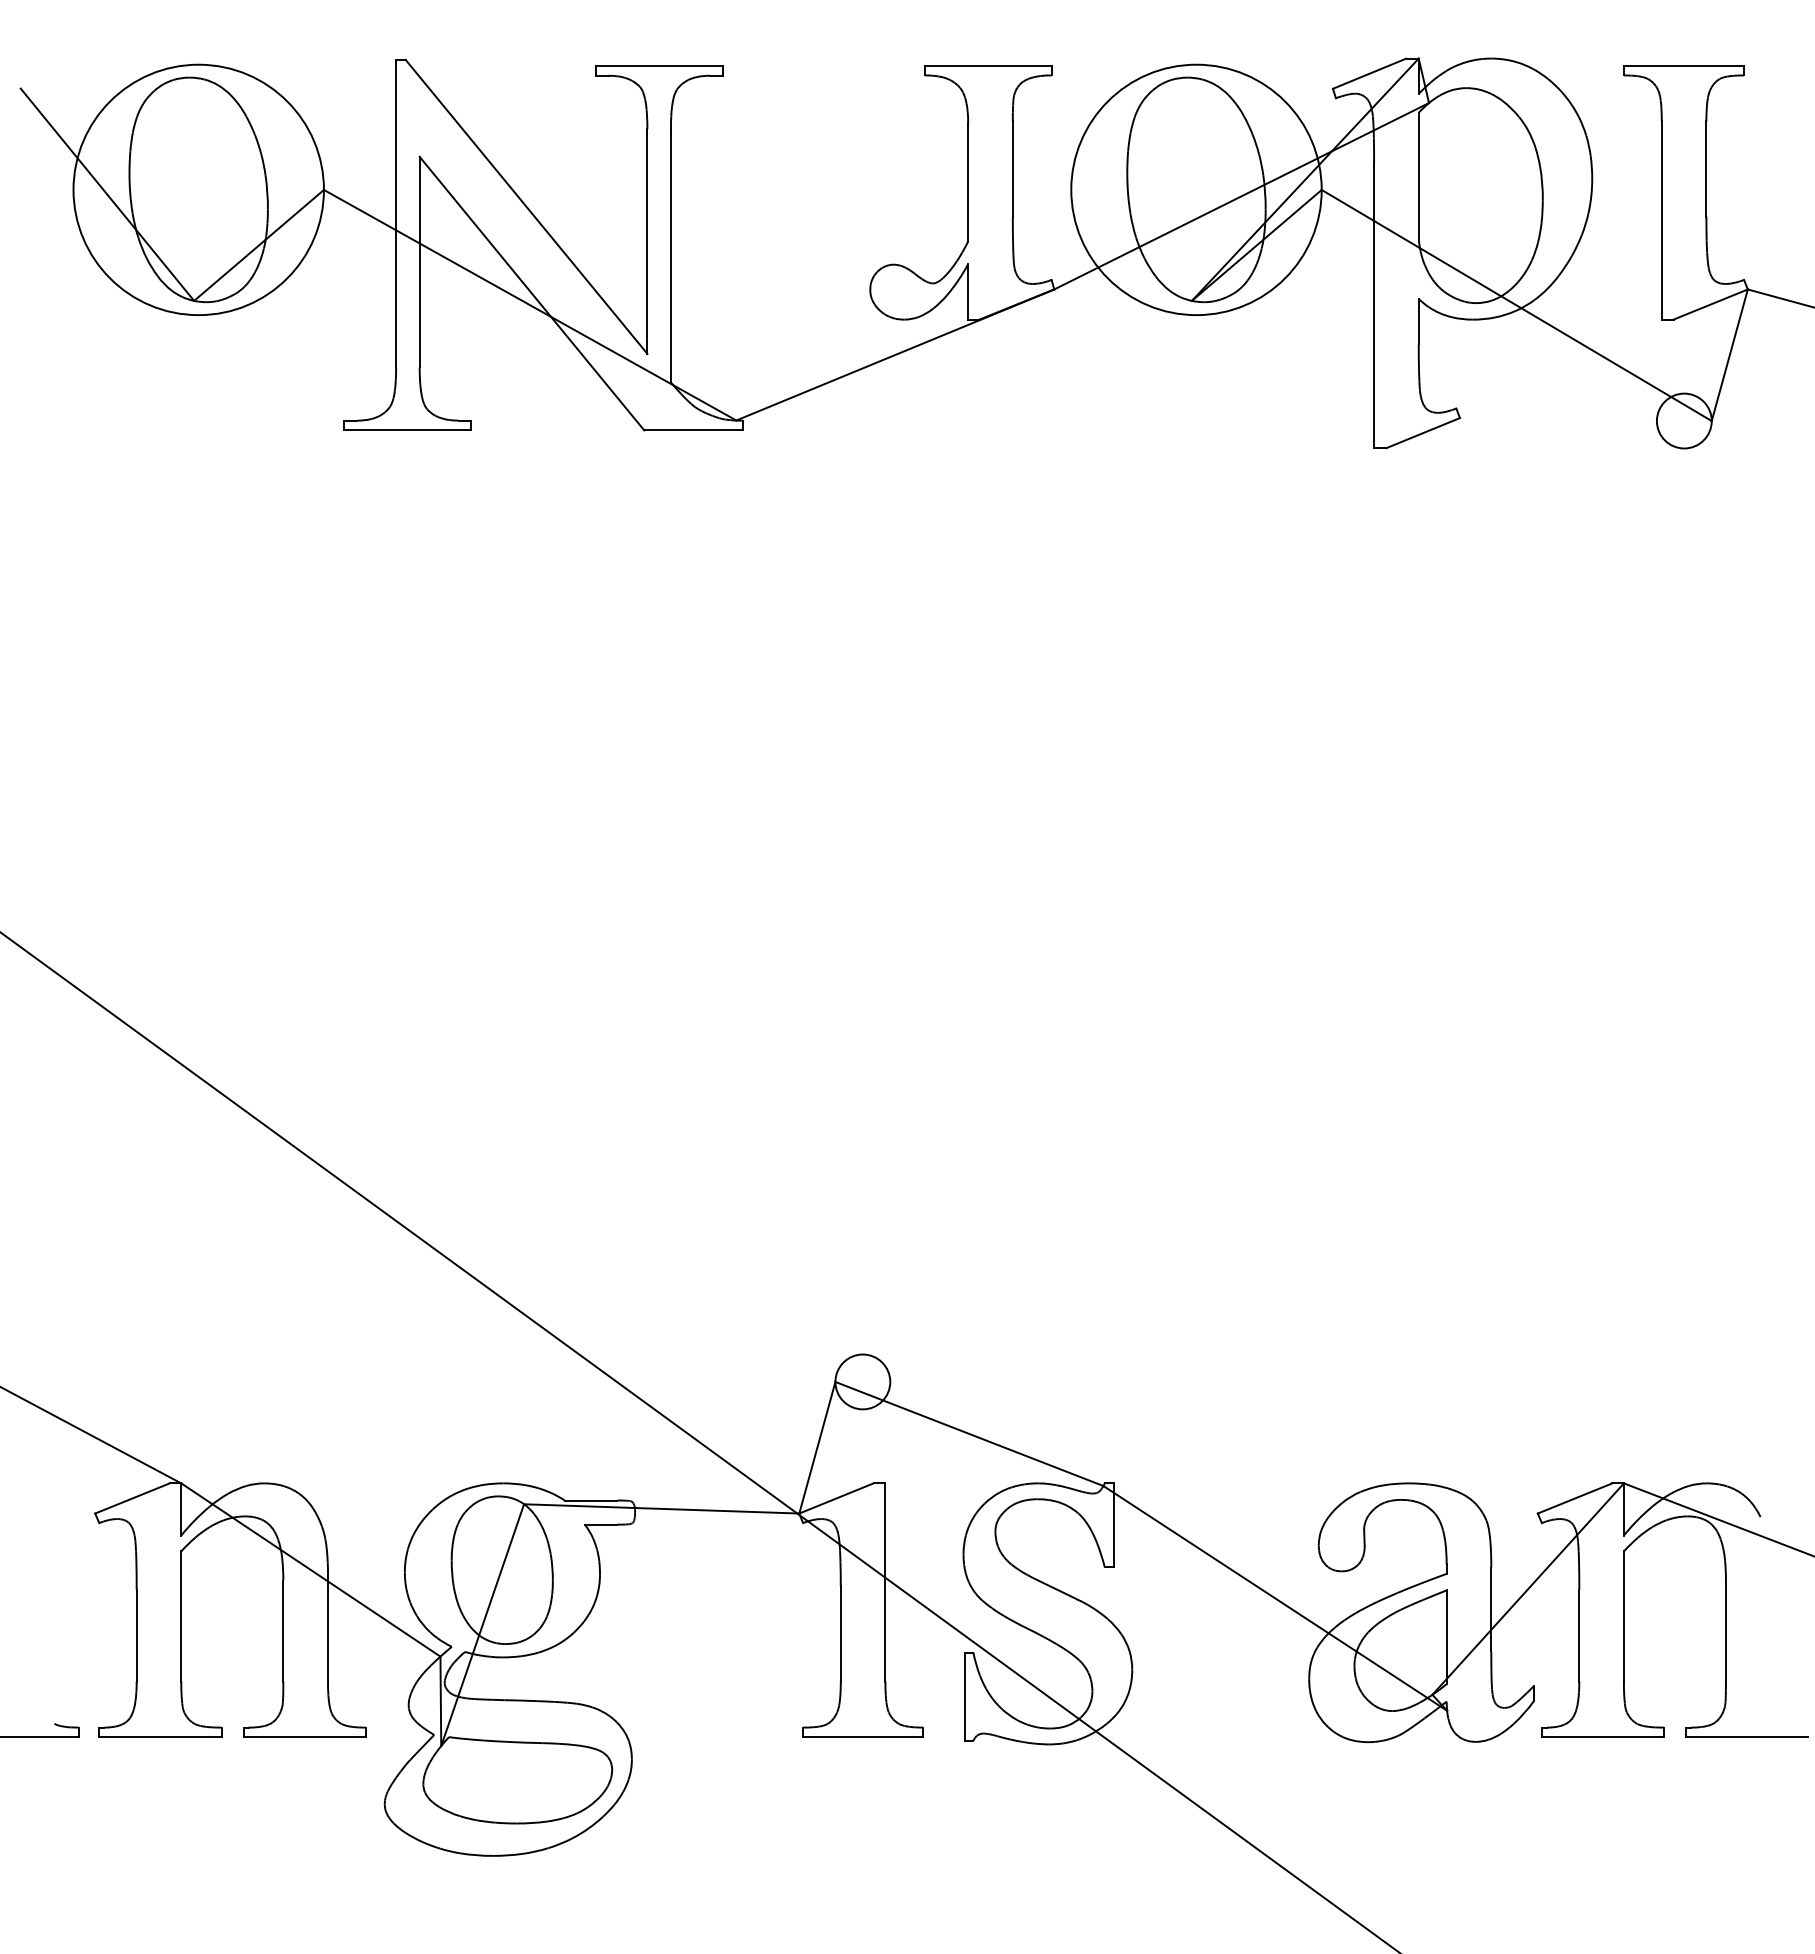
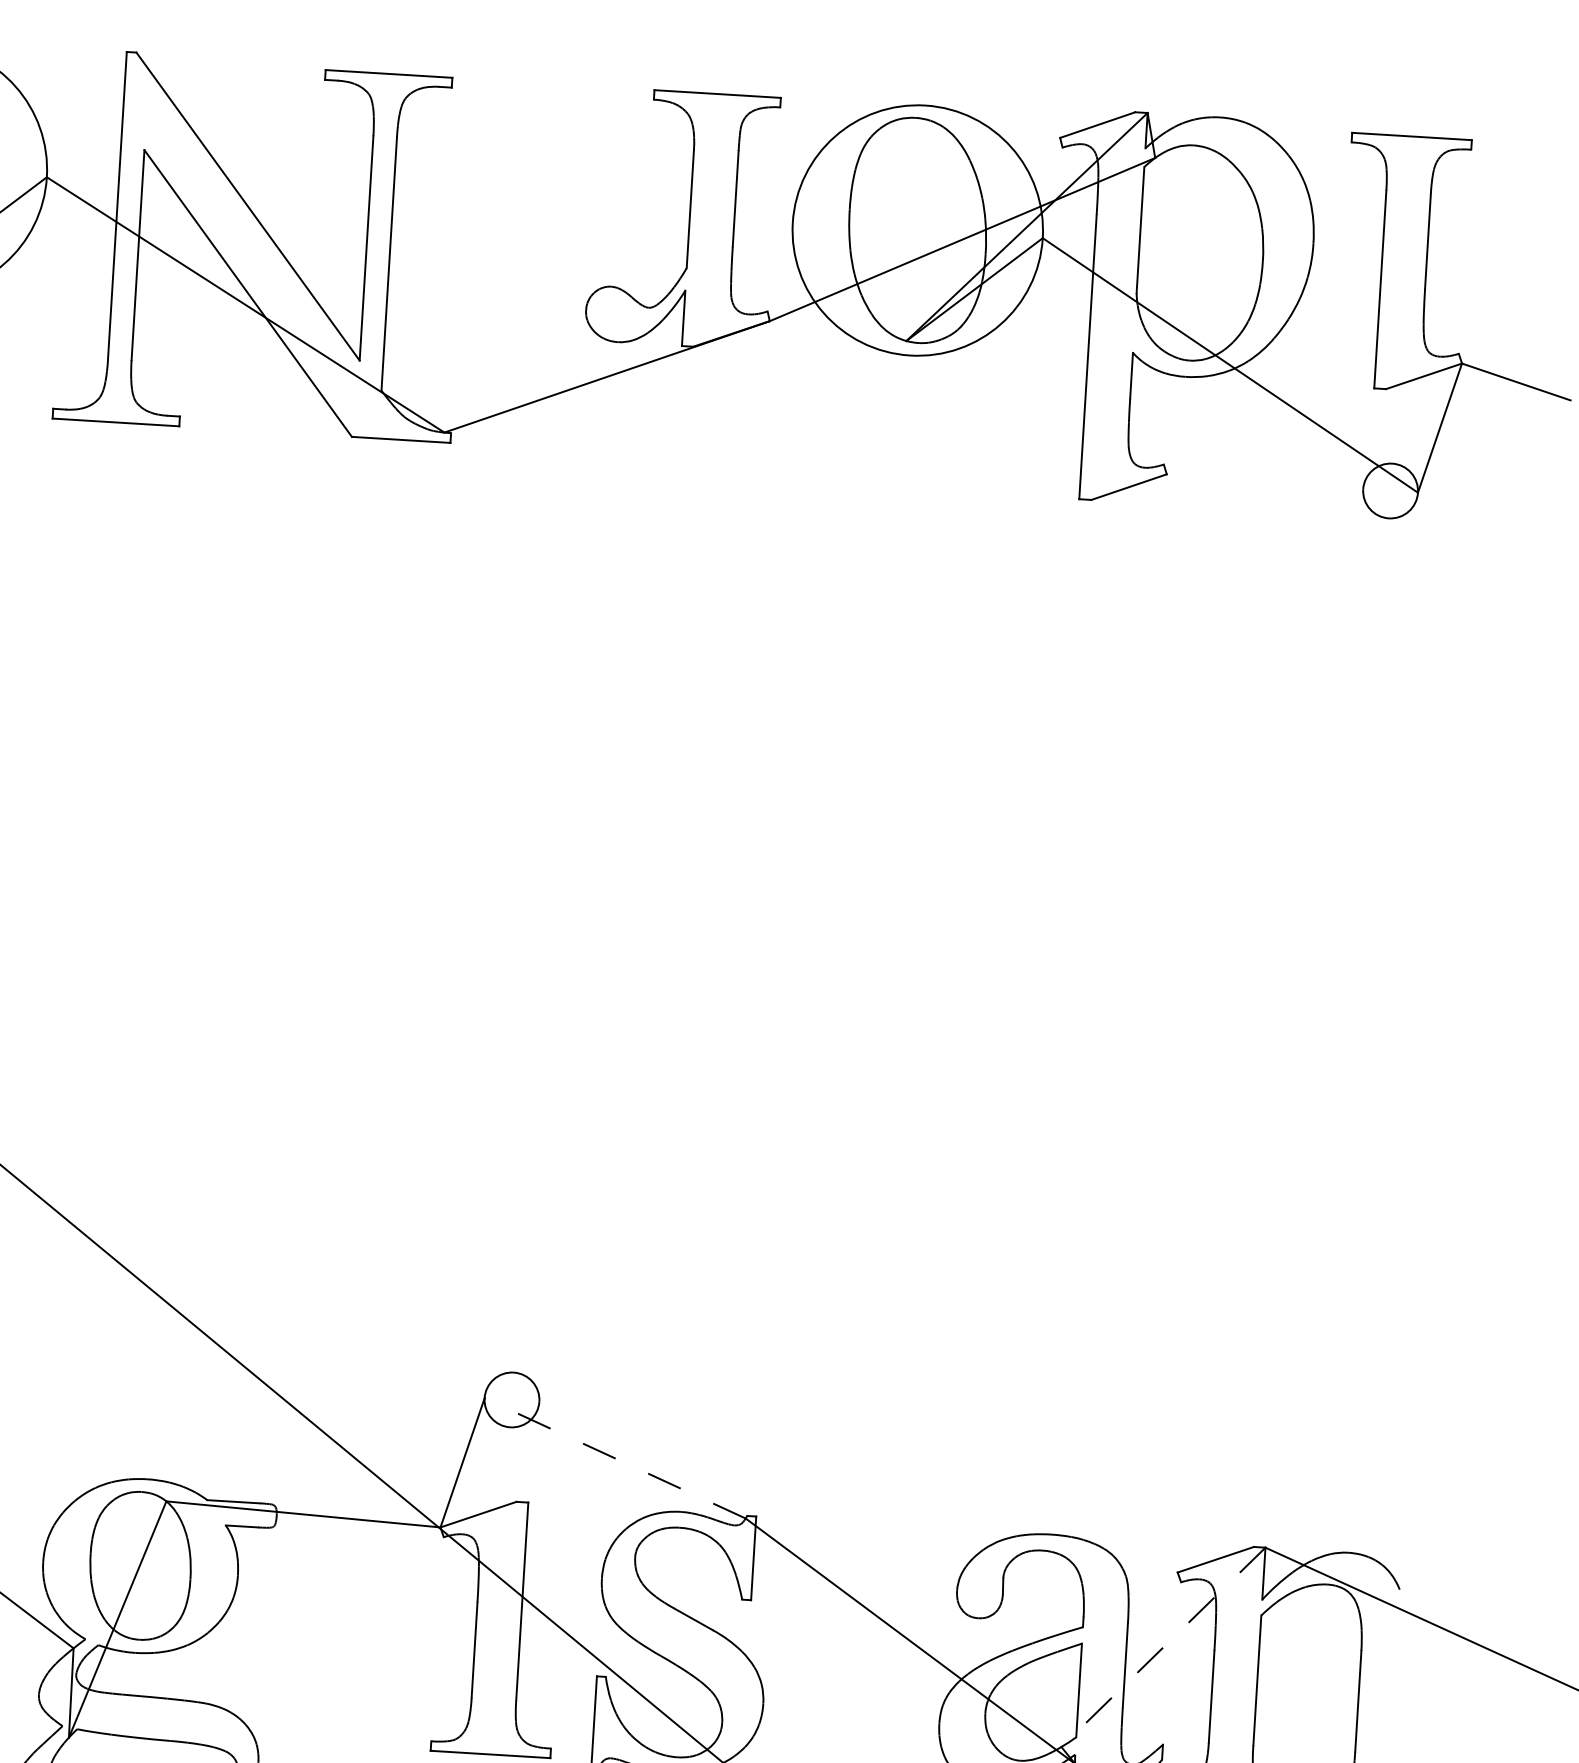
line: (969, 1433) -> (615, 1457), solid -> dashed
line: (1528, 1589) -> (1163, 1647), solid -> dashed

